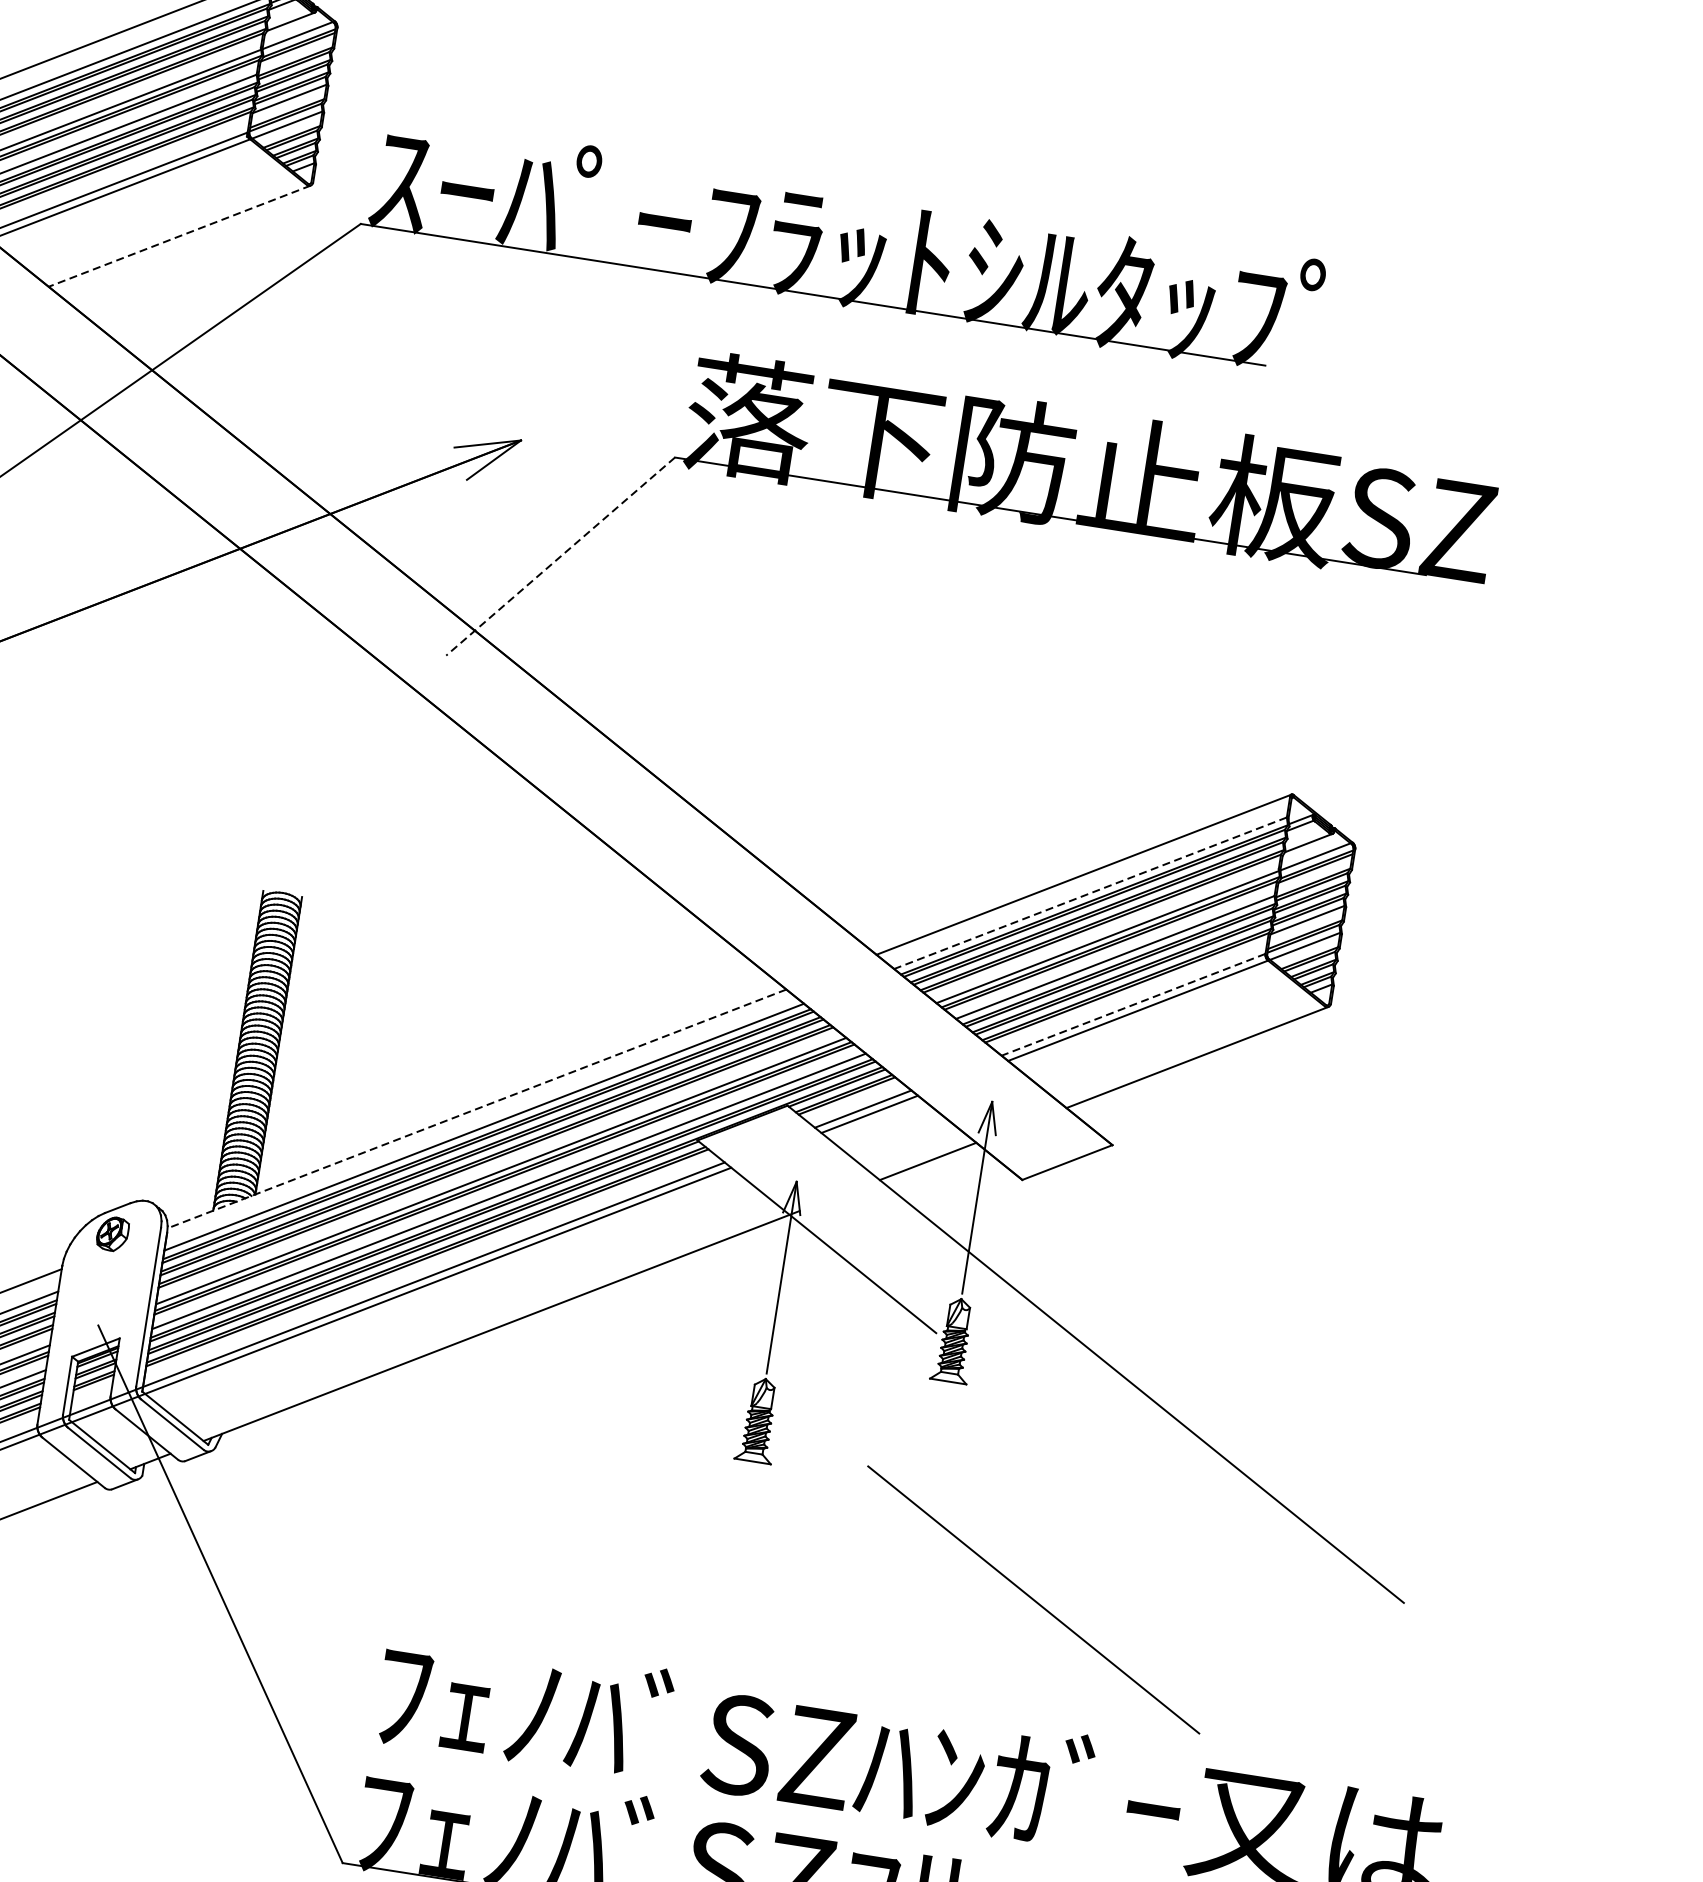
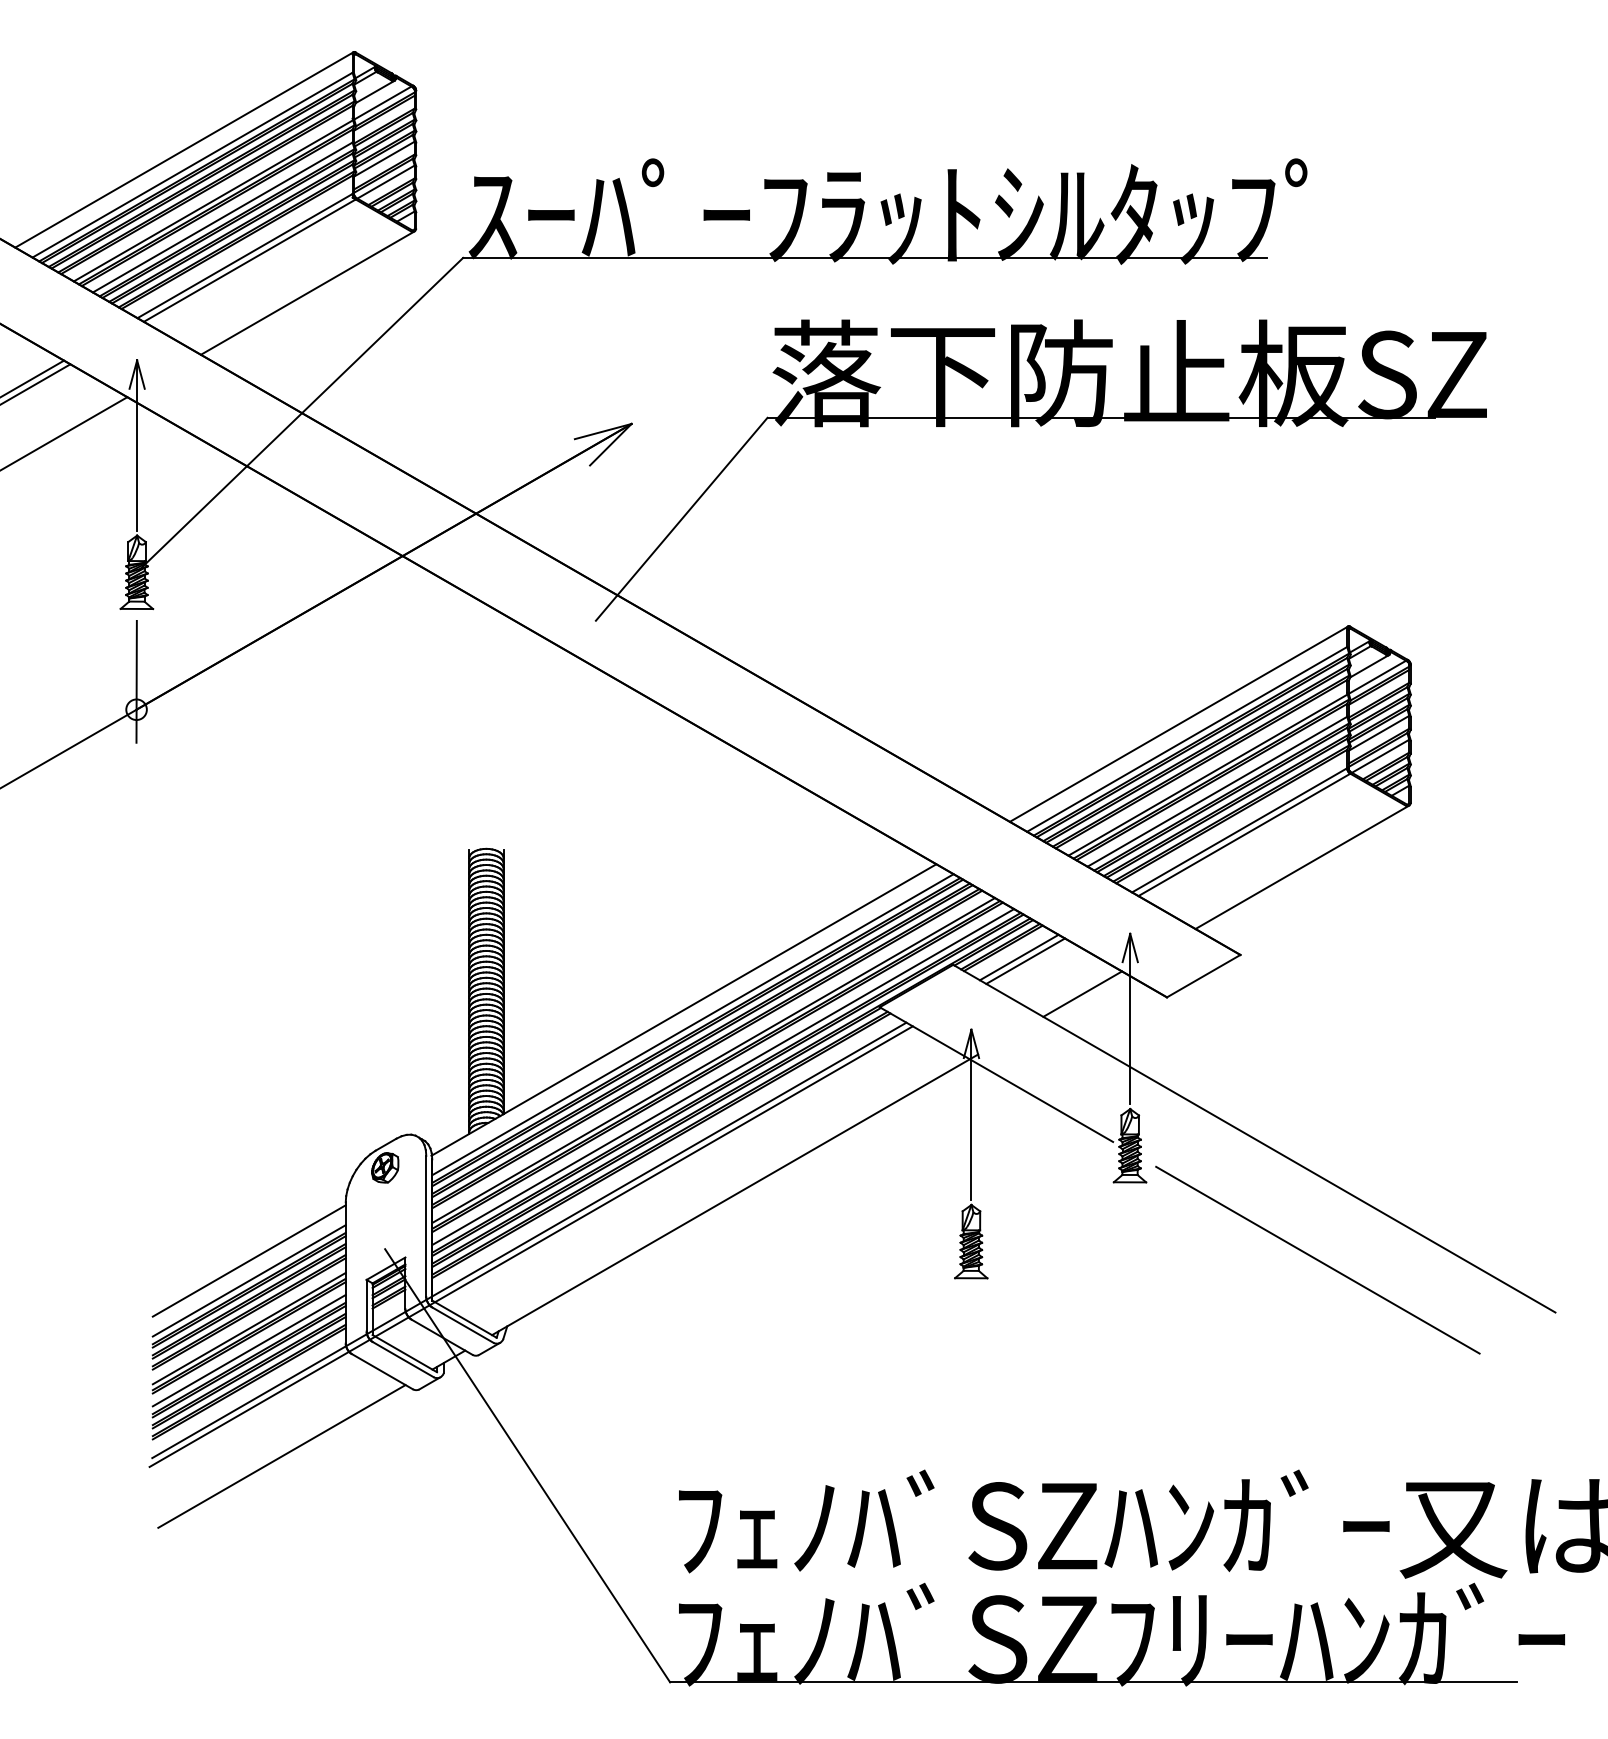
line: (179, 236) -> (307, 293), dashed -> solid
line: (560, 556) -> (681, 519), dashed -> solid
line: (1090, 893) -> (1187, 739), dashed -> solid
line: (1133, 1004) -> (1239, 830), dashed -> solid
line: (476, 1109) -> (683, 1010), dashed -> solid
line: (1033, 1599) -> (1317, 1259), moved

